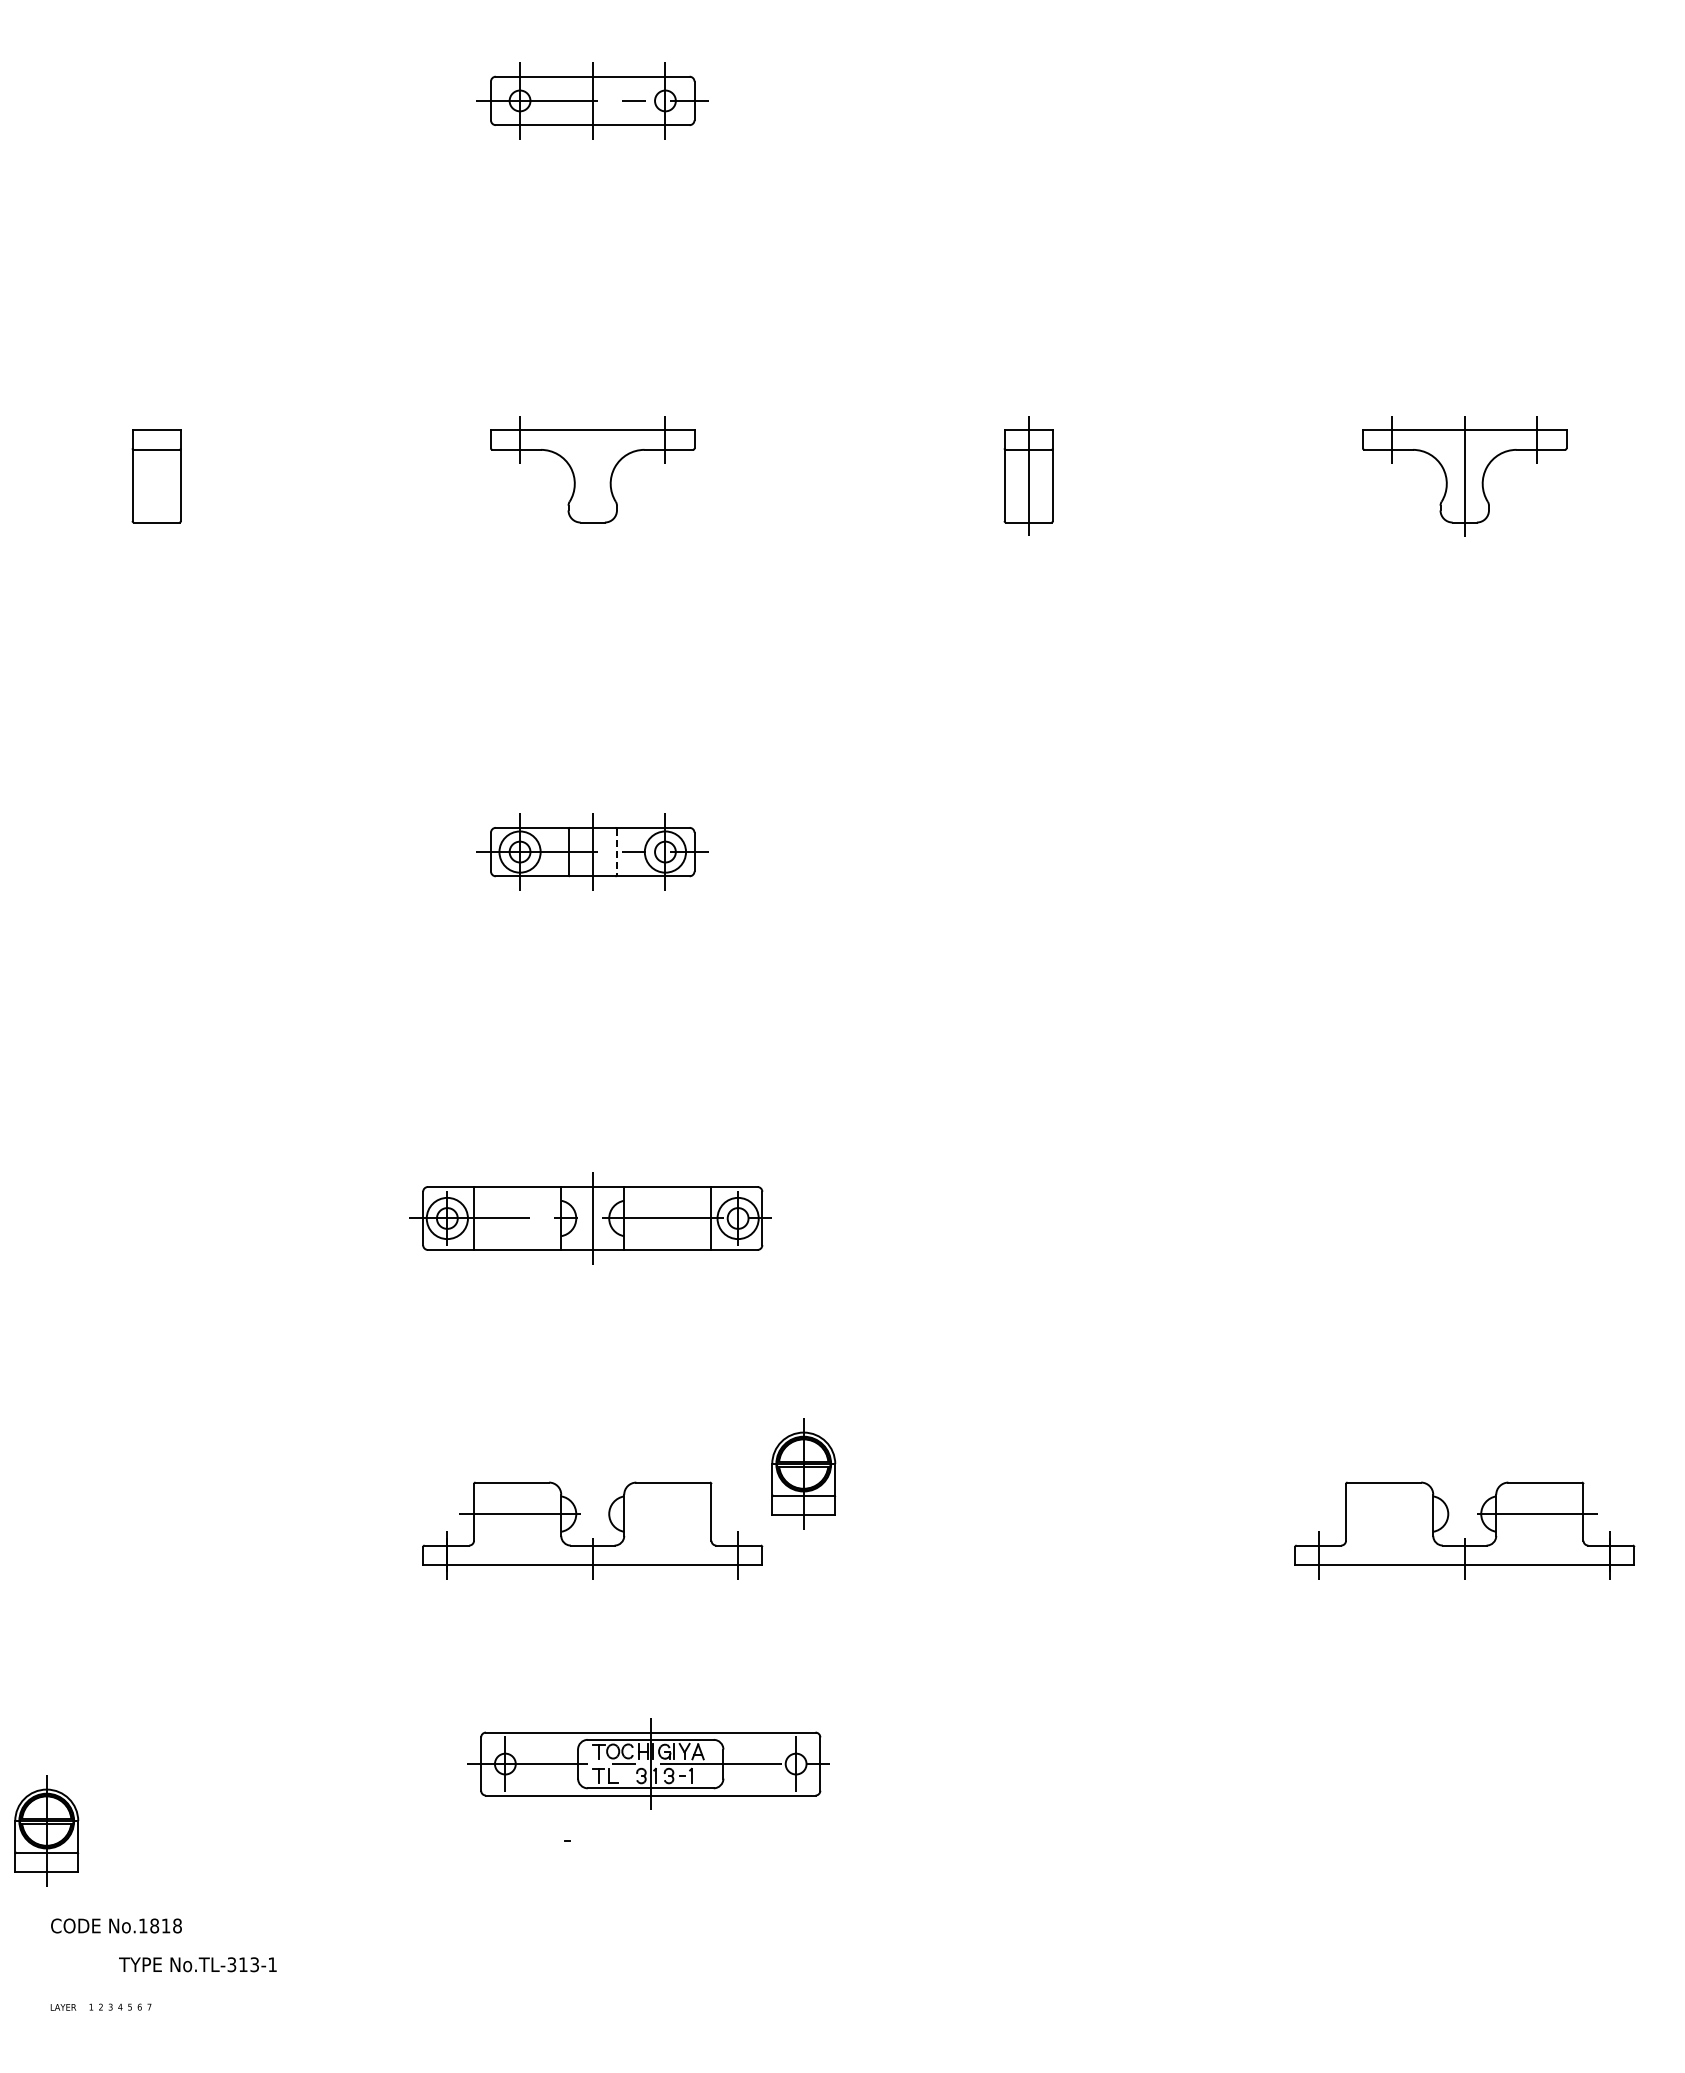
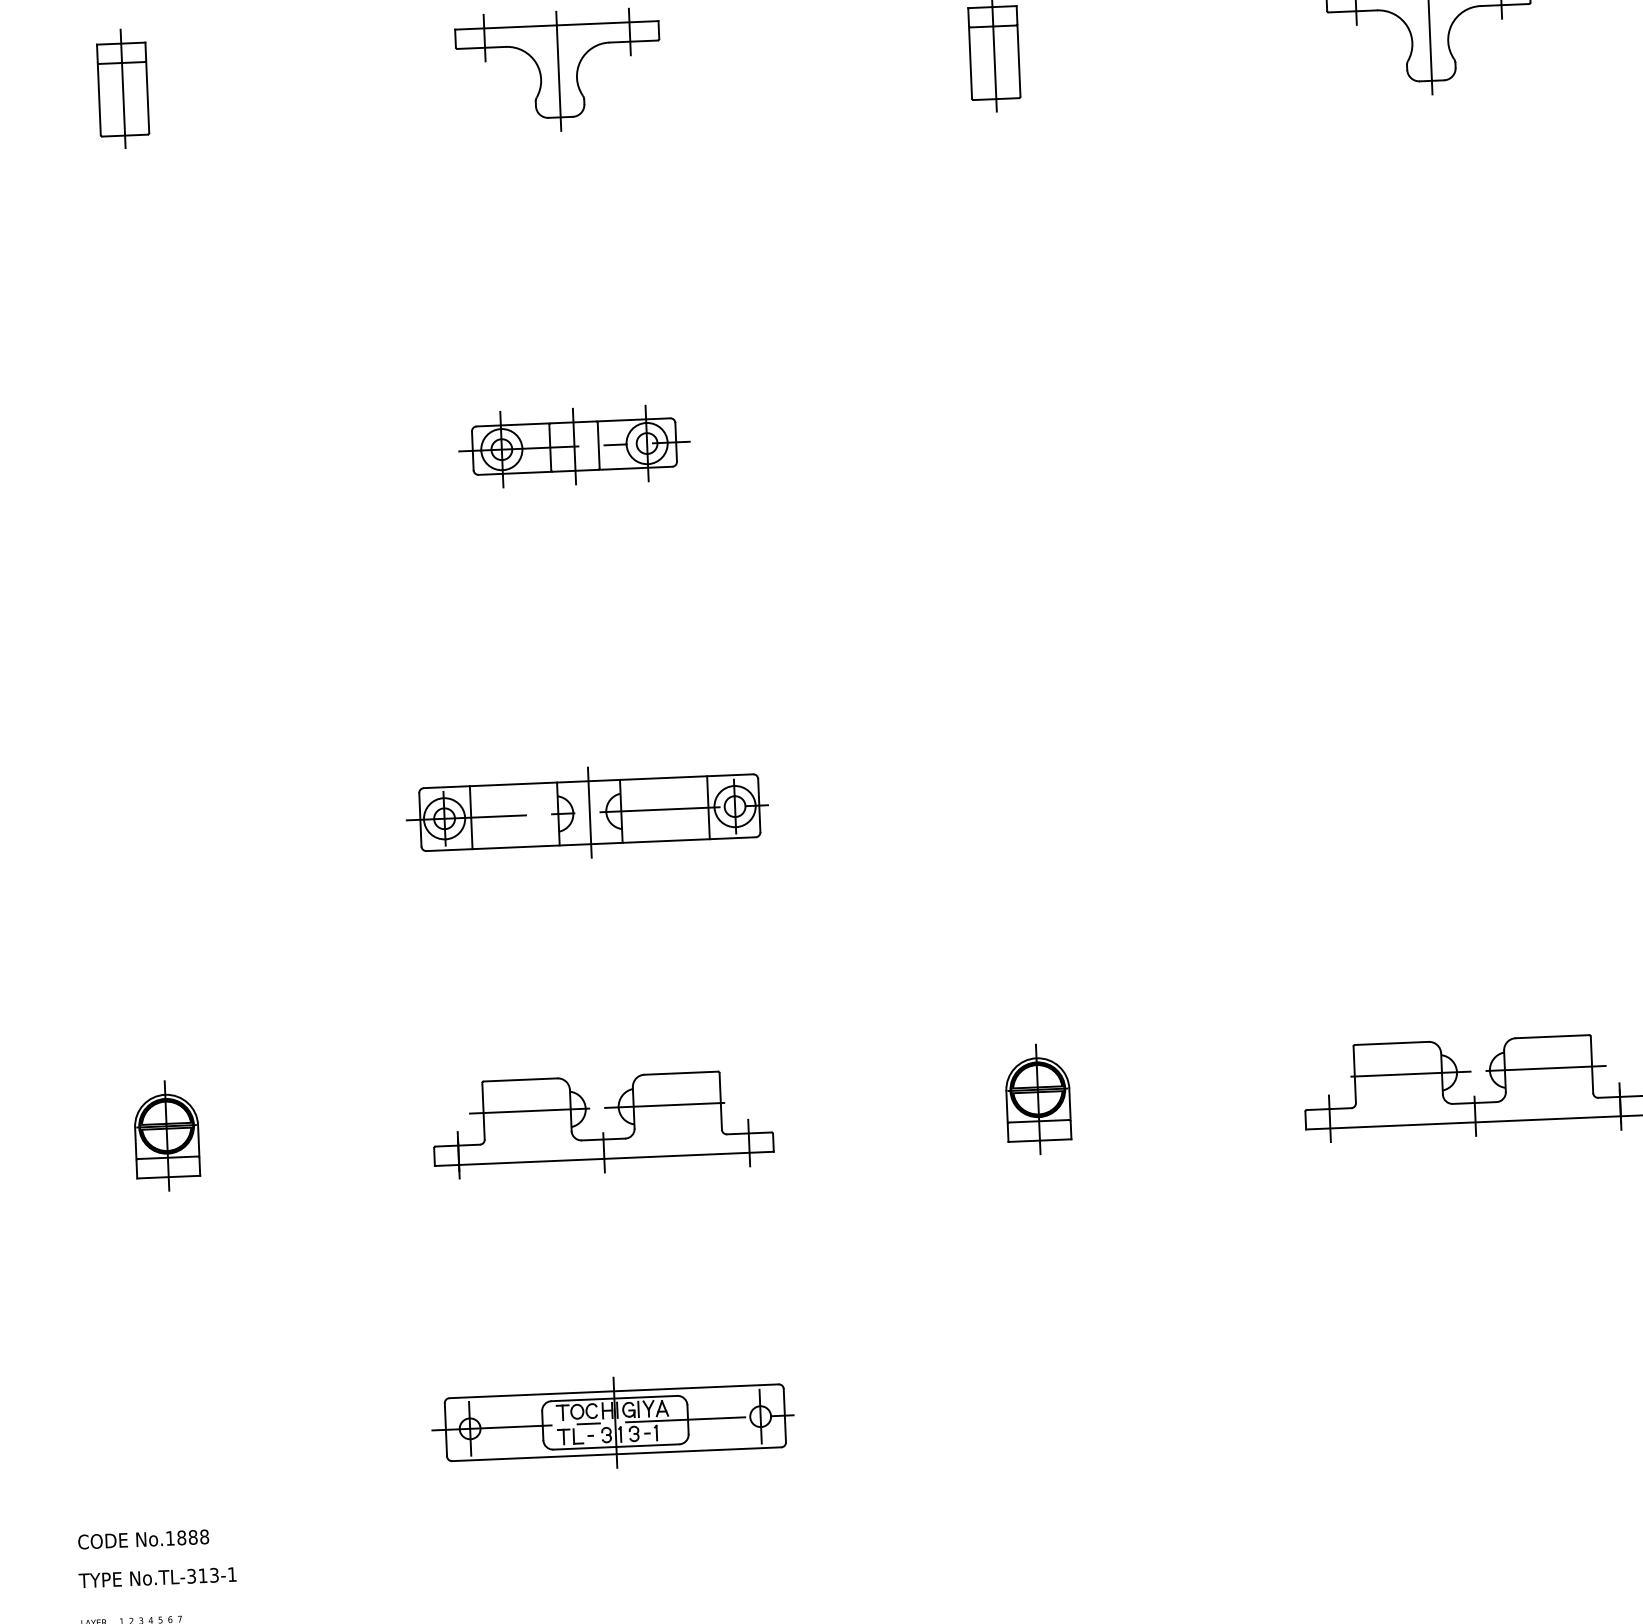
line: (156, 475) -> (122, 88), added
line: (592, 476) -> (558, 71), added
line: (616, 852) -> (598, 446), dashed -> solid
part: (803, 1473) -> (1037, 1099), moved
line: (660, 1514) -> (669, 1105), added
line: (1396, 1514) -> (1405, 1074), added
part: (648, 1763) -> (613, 1422), moved
part: (46, 1830) -> (166, 1135), moved
text: (165, 1925) -> (192, 1536), No.1818 -> No.1888
text: (197, 1964) -> (157, 1577), moved

